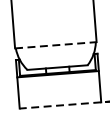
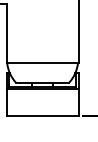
line: (56, 44) -> (43, 62), dashed -> solid
line: (60, 105) -> (42, 116), dashed -> solid

